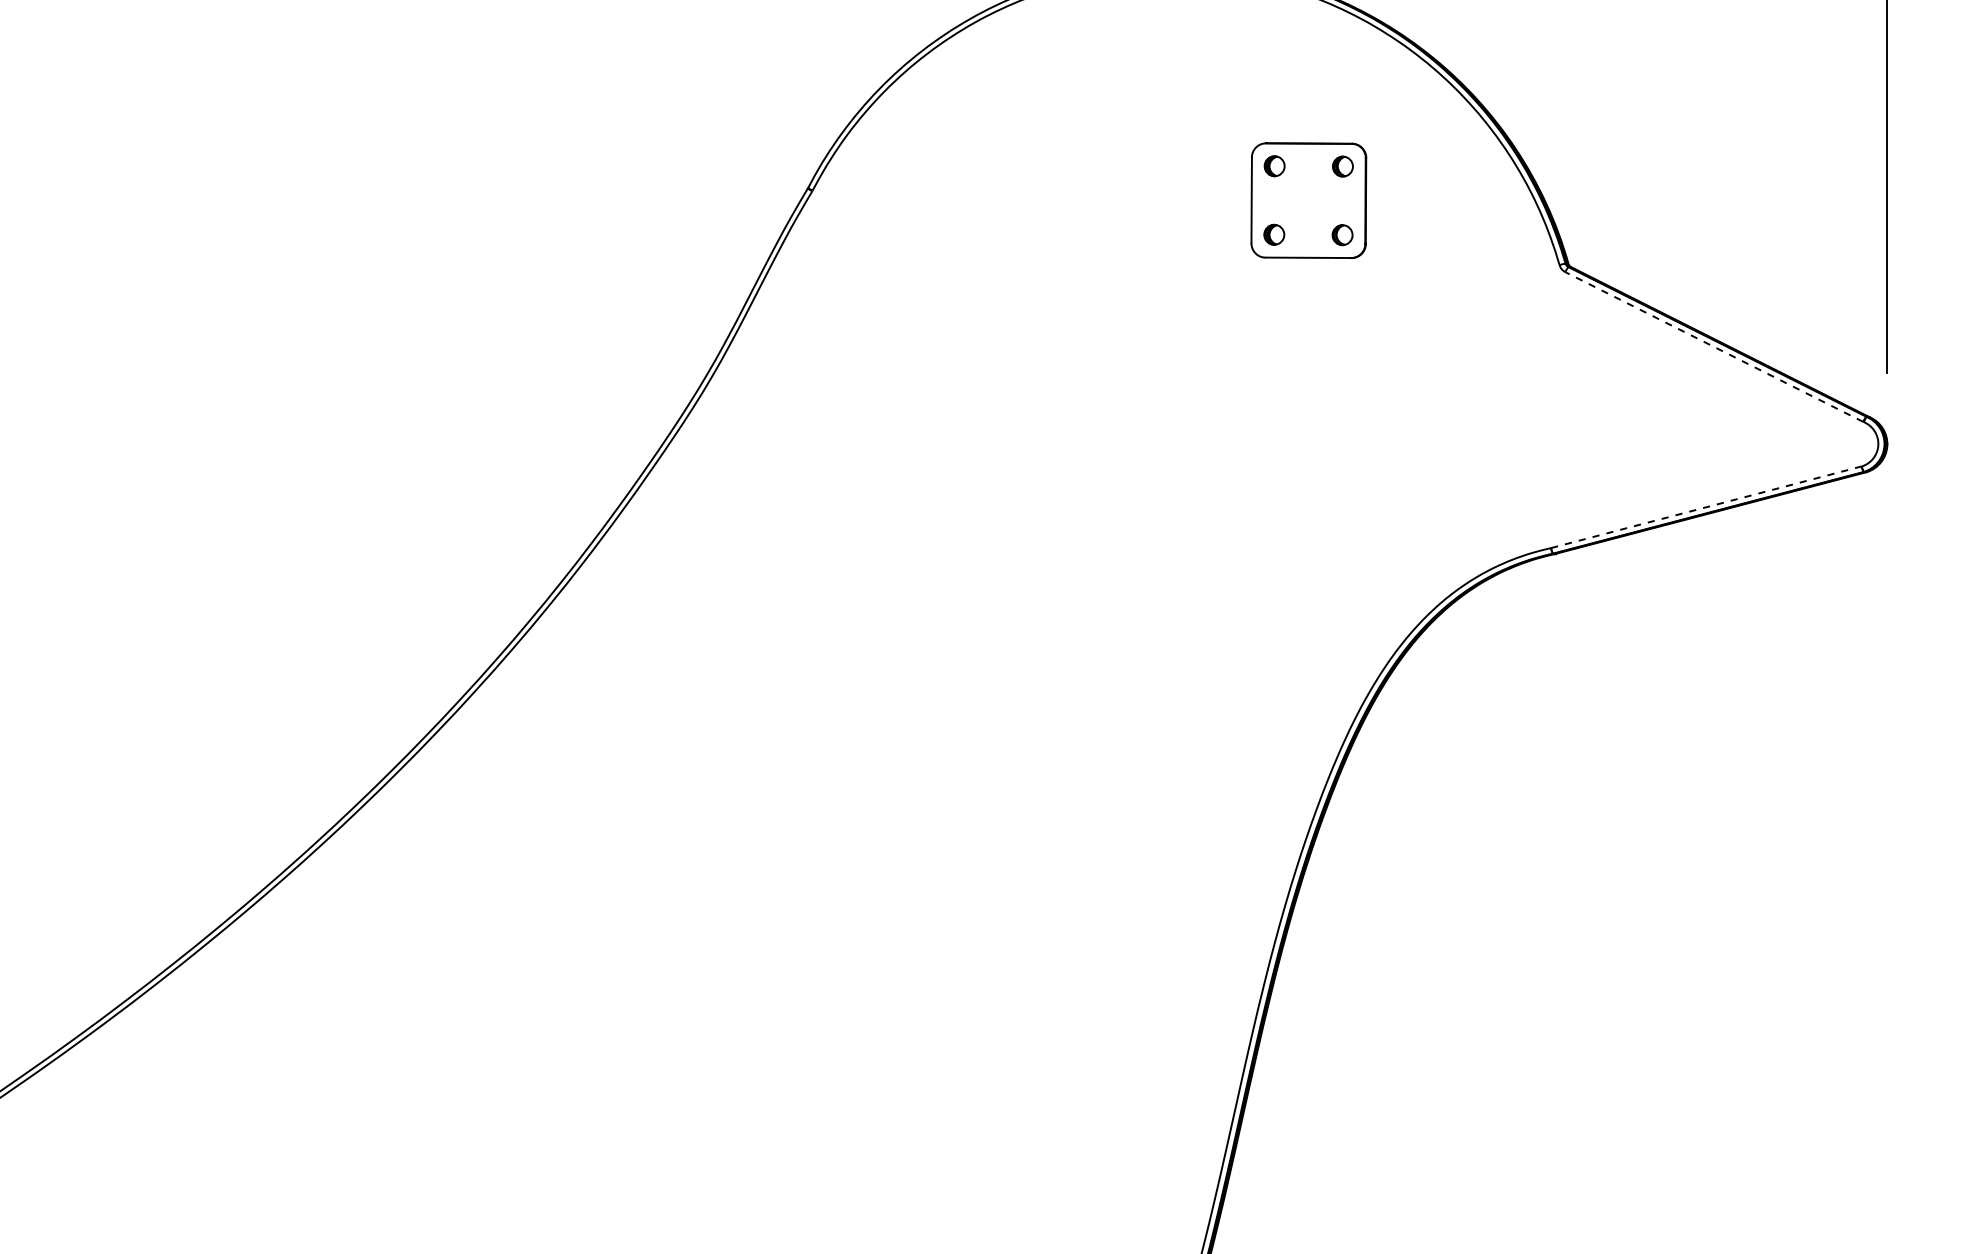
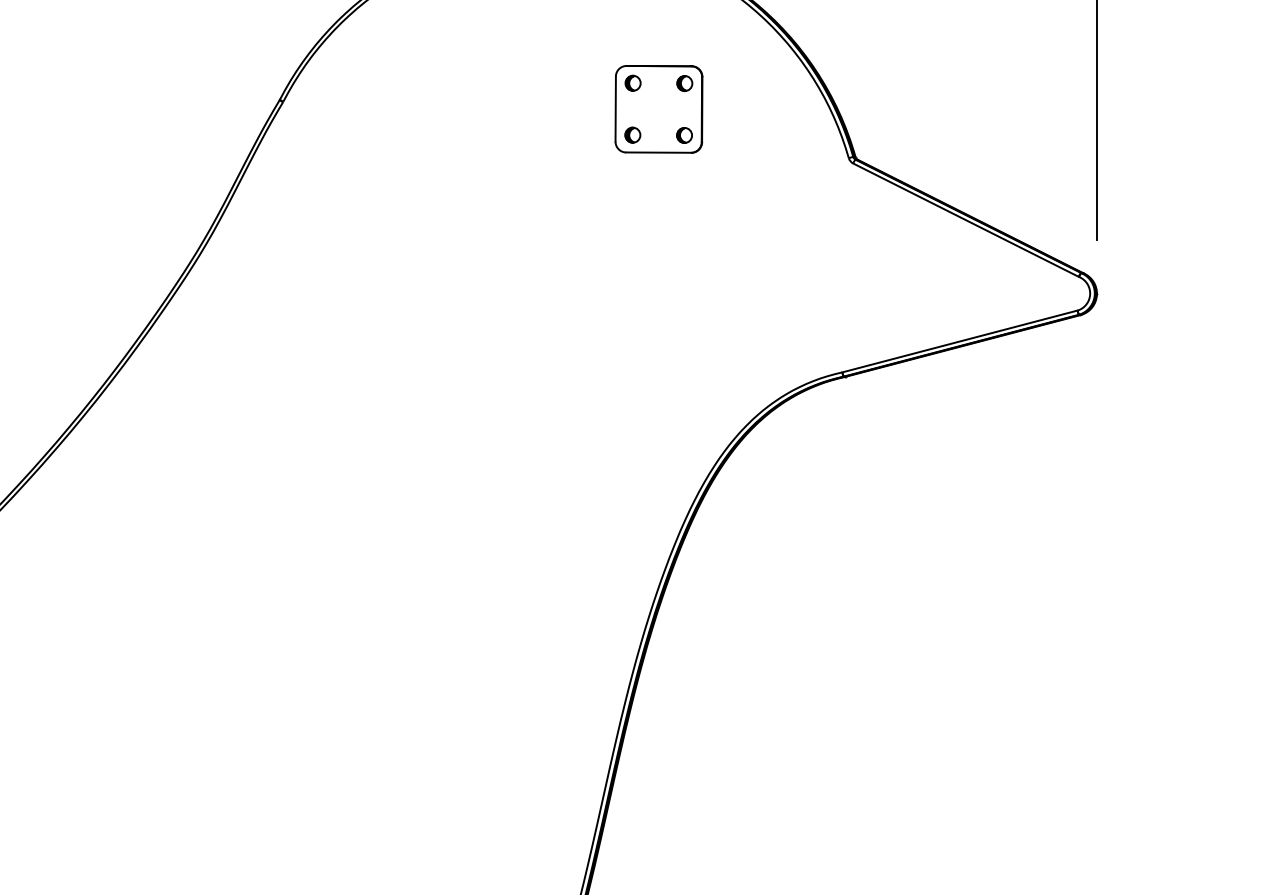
line: (1714, 347) -> (966, 220), dashed -> solid
line: (1706, 507) -> (960, 341), dashed -> solid

